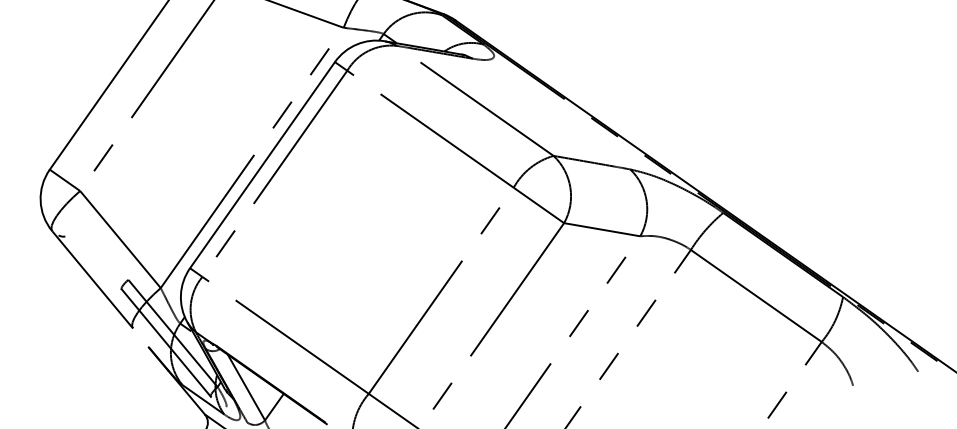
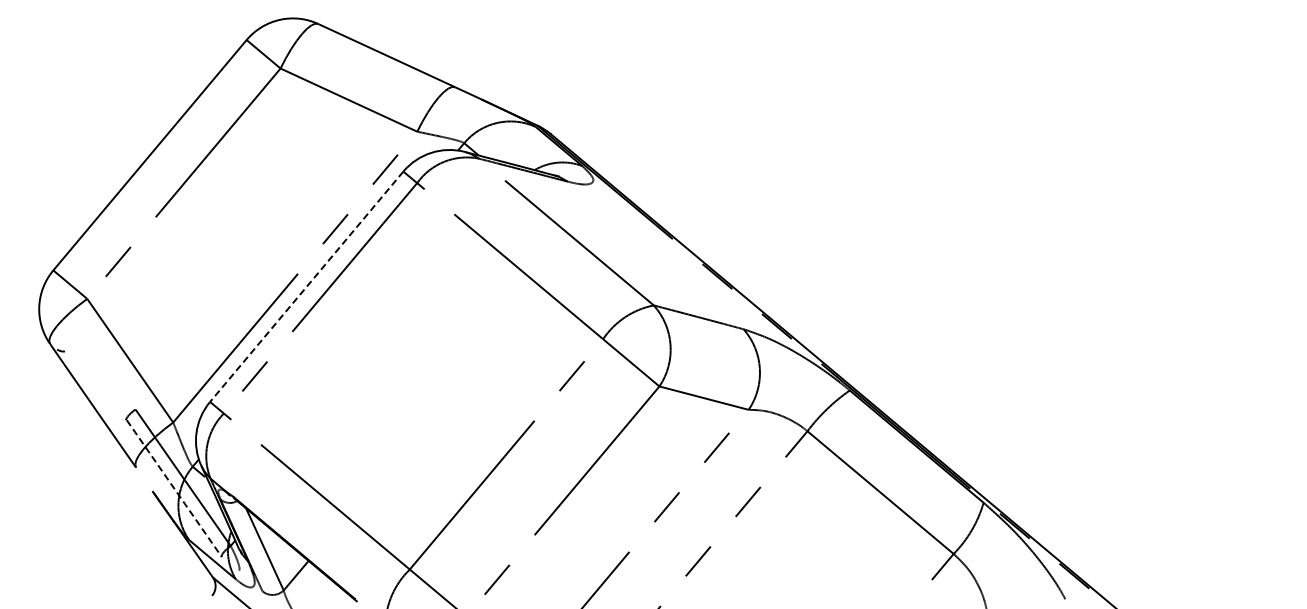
line: (262, 165) -> (306, 287), solid -> dashed
line: (166, 343) -> (174, 489), solid -> dashed

